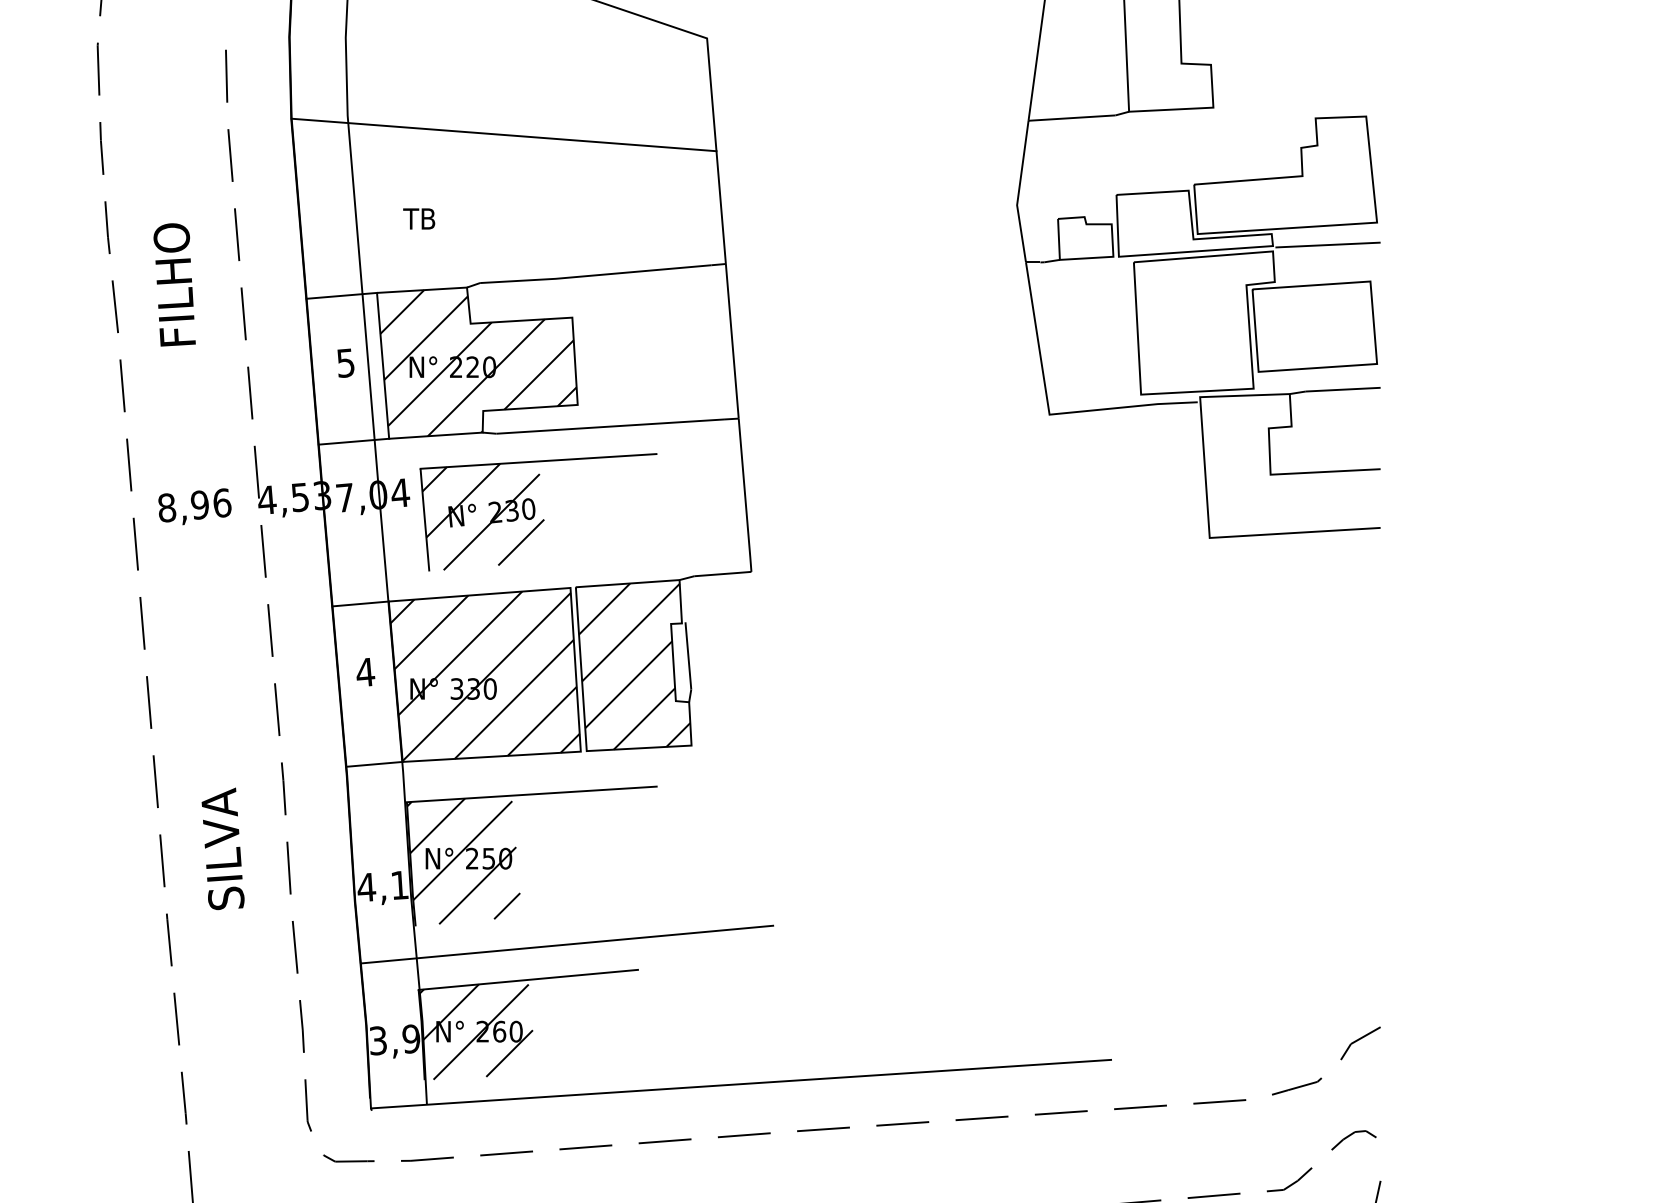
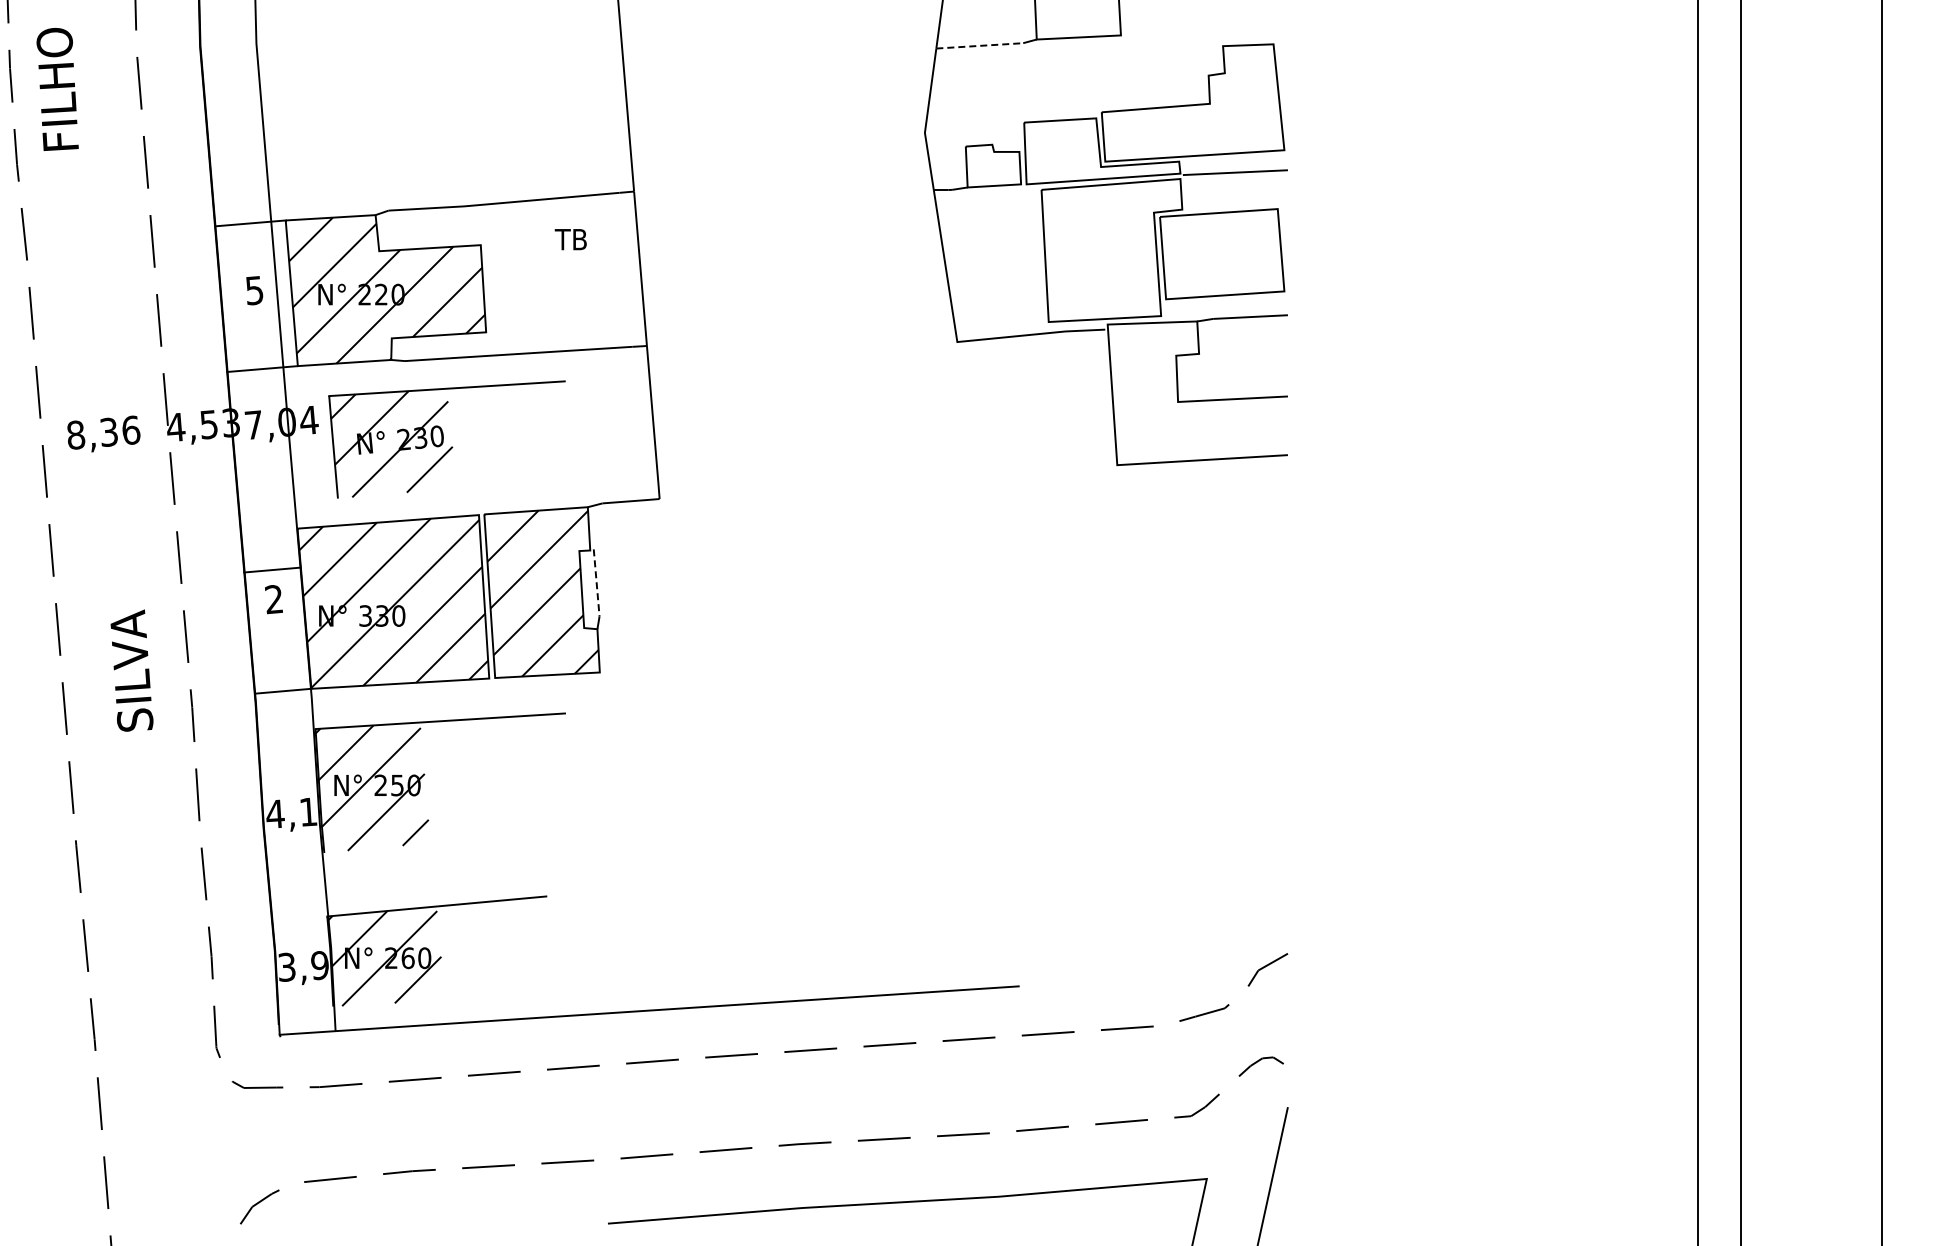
line: (1071, 117) -> (979, 45), solid -> dashed
line: (503, 134) -> (412, 62), removed
text: (418, 218) -> (570, 239), moved
text: (174, 284) -> (57, 89), moved
text: (199, 505) -> (108, 432), 8,96 -> 8,36
line: (360, 603) -> (272, 569), moved
line: (688, 655) -> (596, 582), solid -> dashed
text: (365, 672) -> (274, 599), 4 -> 2
text: (222, 848) -> (131, 670), moved
line: (567, 944) -> (475, 871), removed

